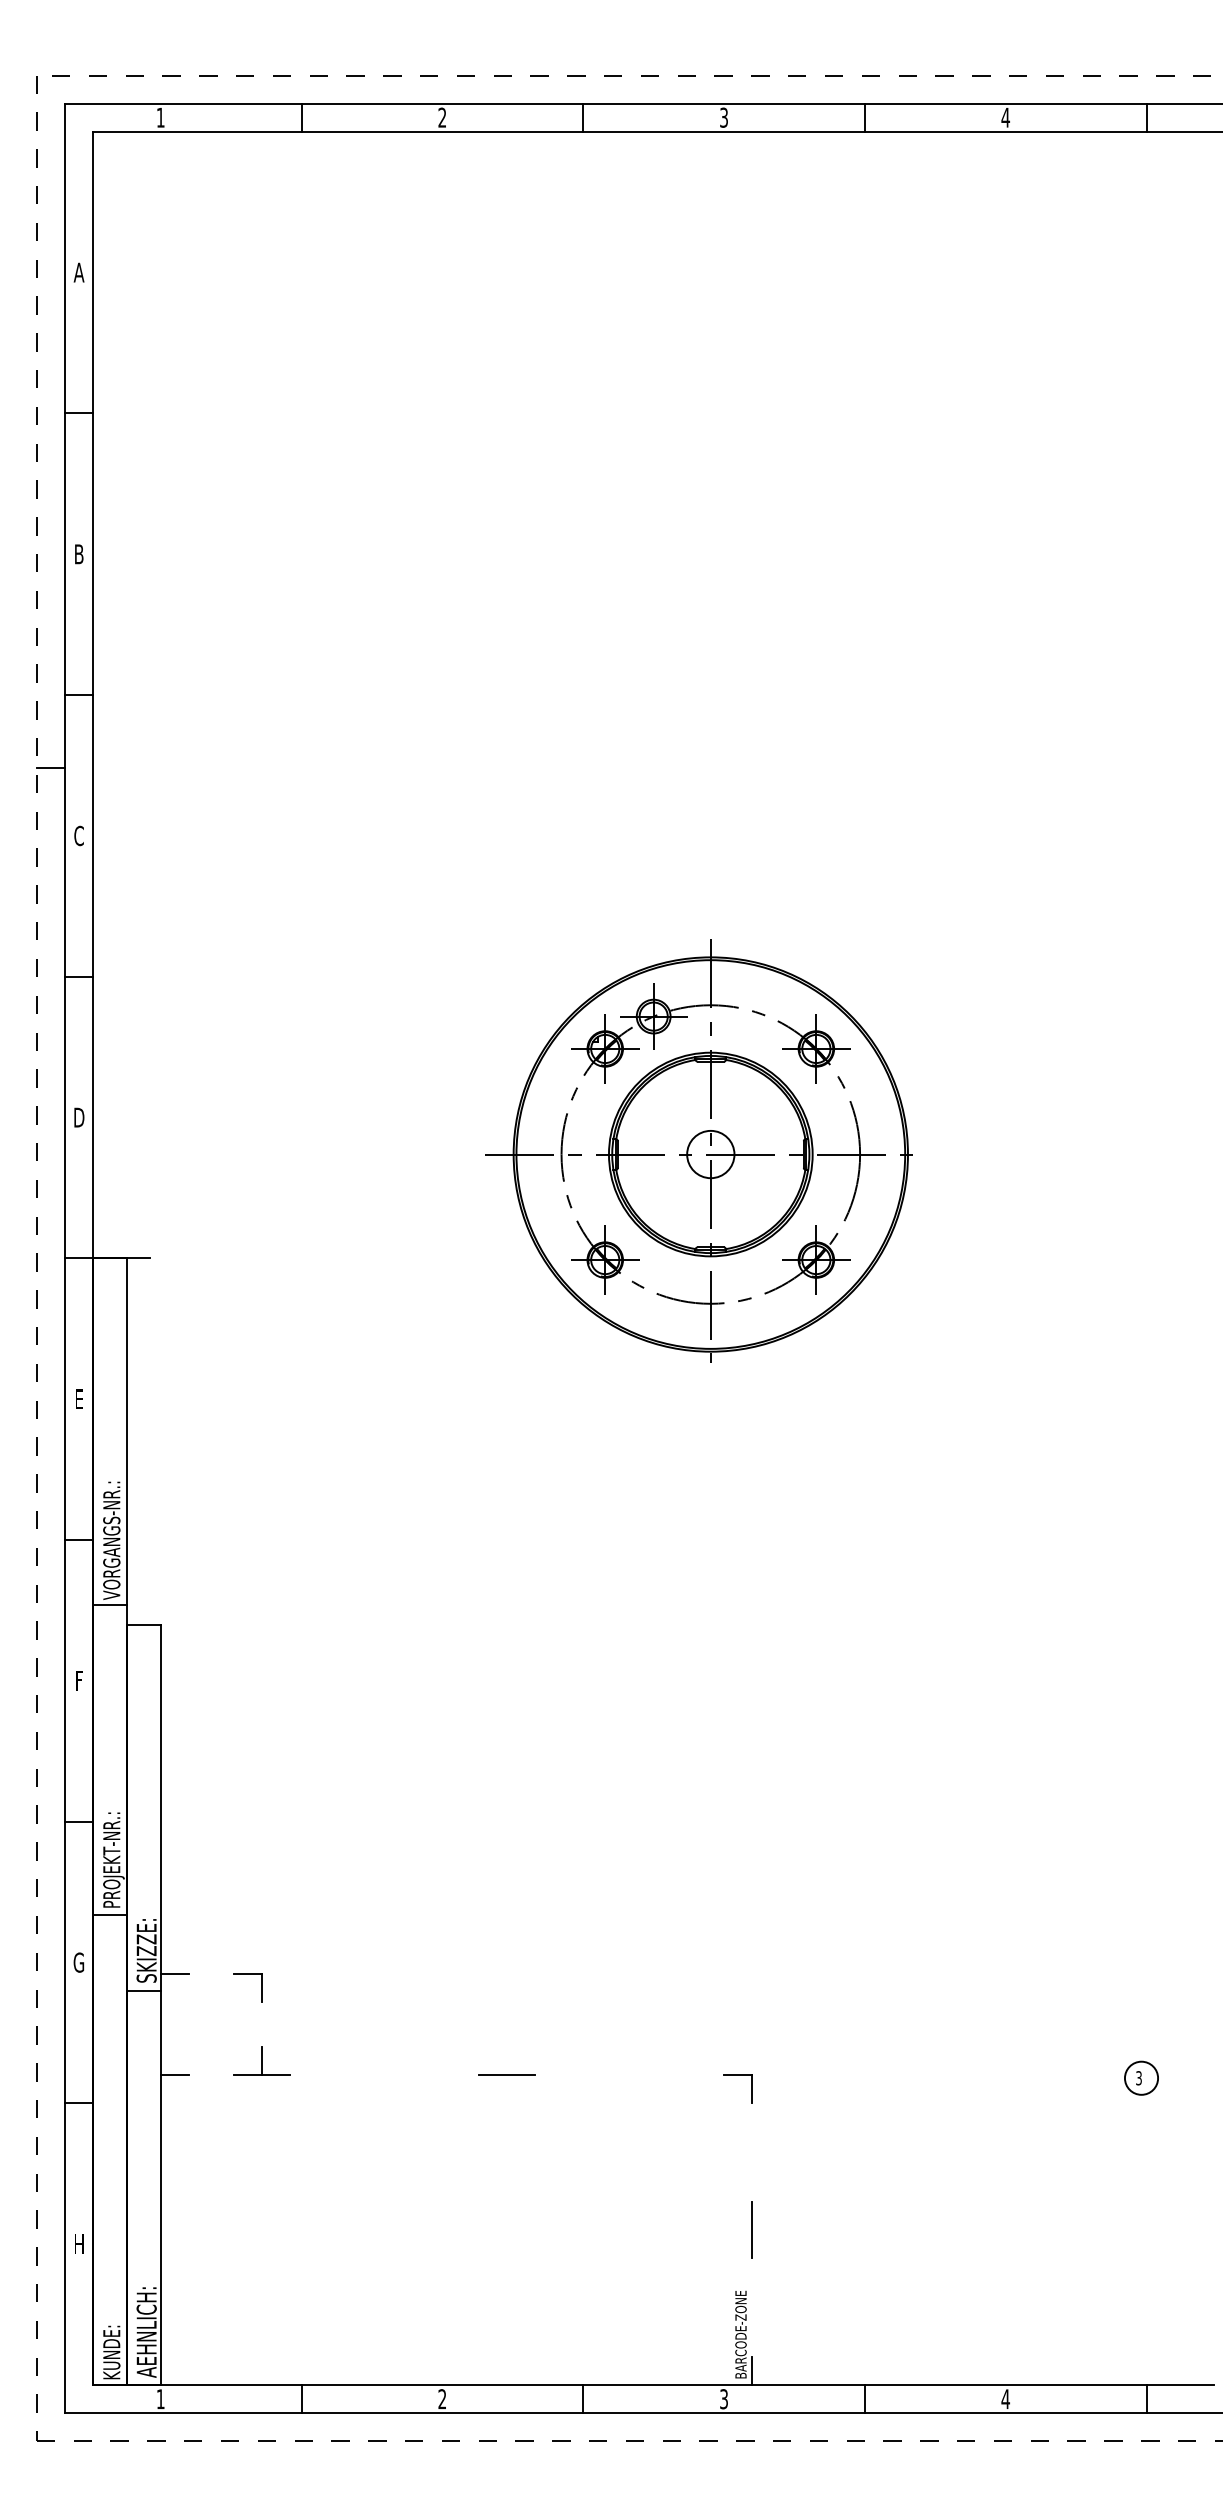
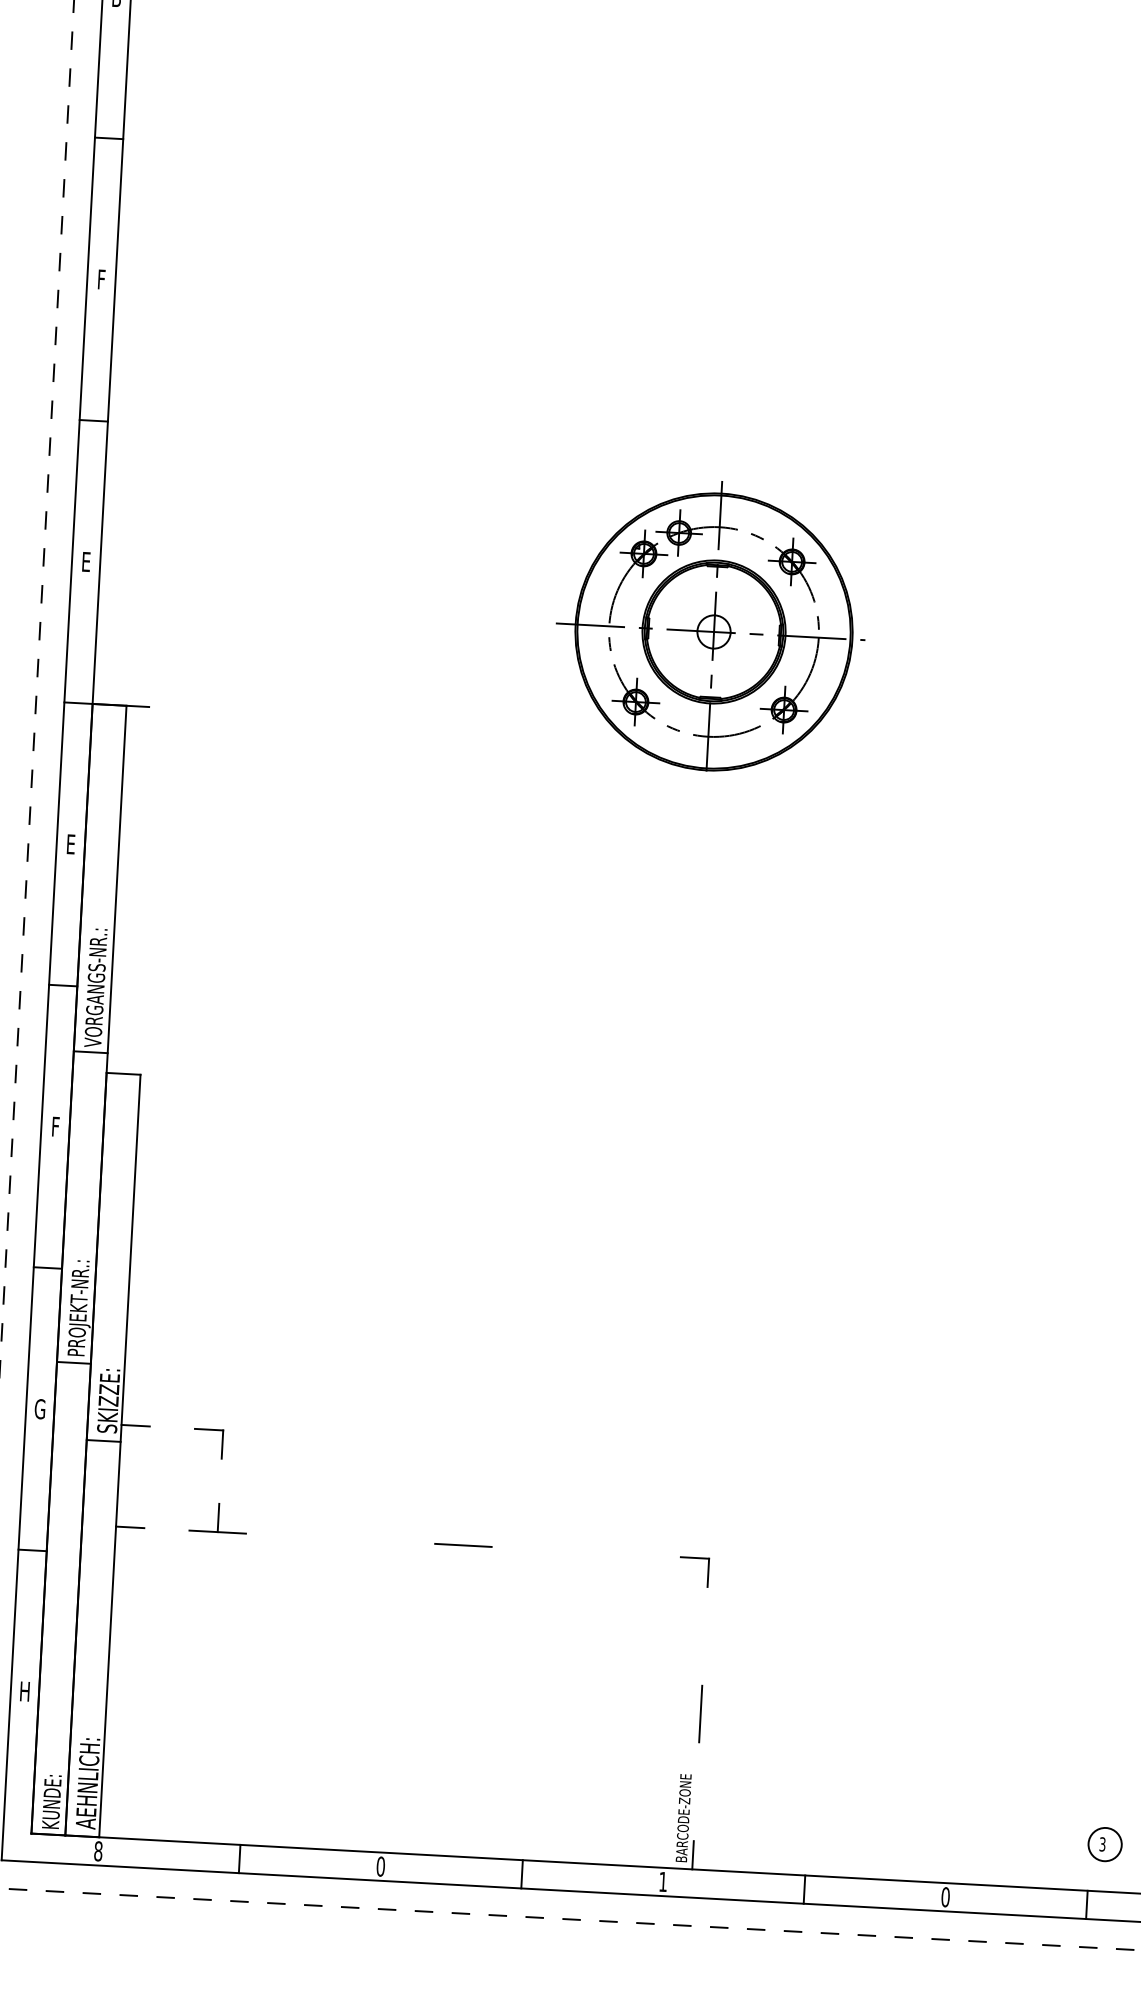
line: (50, 768) -> (76, 210), removed
text: (78, 835) -> (100, 279), C -> F
text: (79, 1117) -> (86, 561), D -> E
part: (698, 1150) -> (705, 628), size x0.7
part: (1141, 2077) -> (1105, 1843), moved
text: (160, 2399) -> (98, 1851), 1 -> 8
text: (442, 2399) -> (380, 1866), 2 -> 0
text: (723, 2399) -> (662, 1882), 3 -> 1
text: (1005, 2399) -> (945, 1897), 4 -> 0

